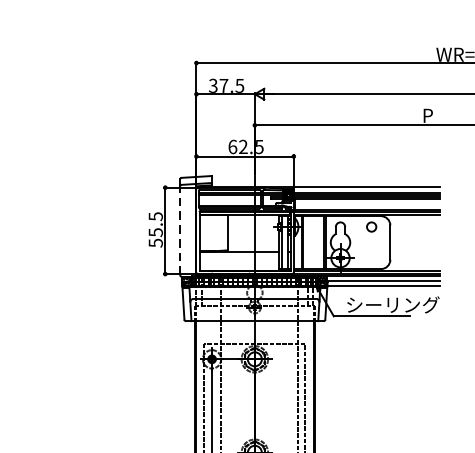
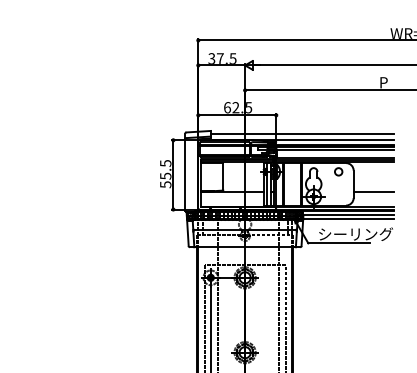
line: (325, 180) -> (301, 134), added
line: (180, 230) -> (185, 174), dashed -> solid
line: (415, 251) -> (373, 191), added

